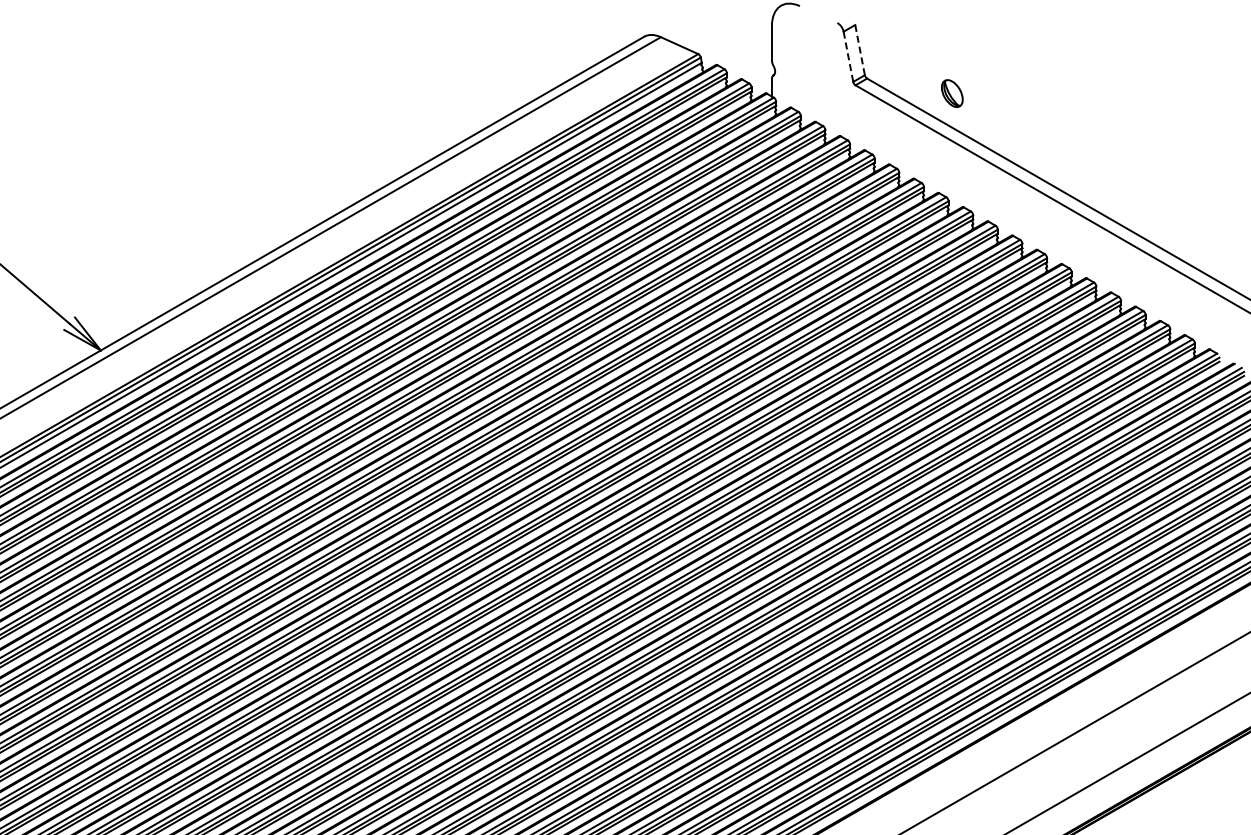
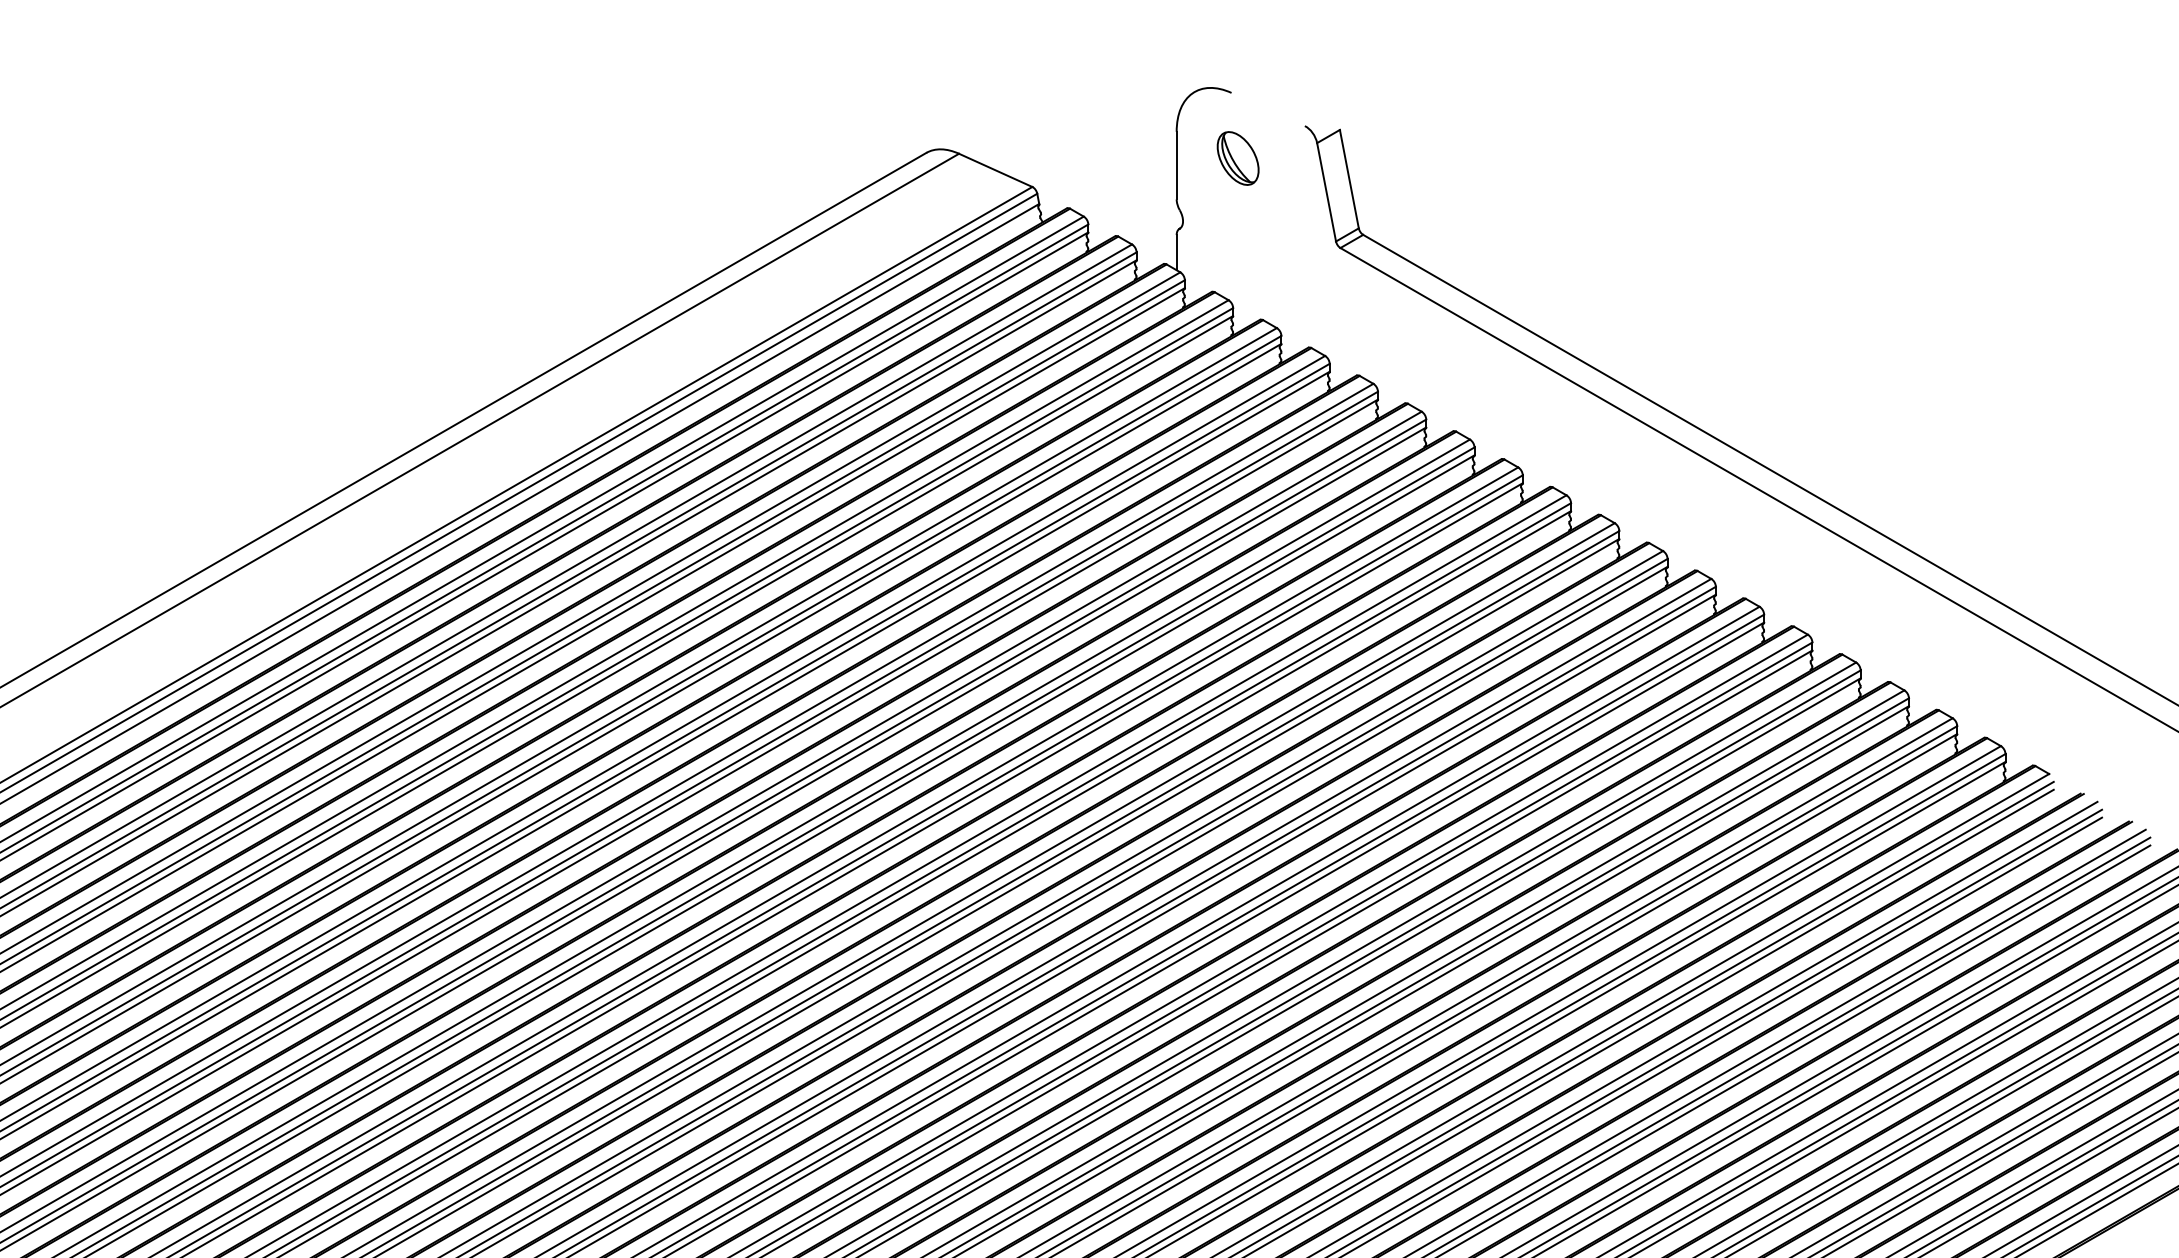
line: (860, 50) -> (1350, 179), dashed -> solid
line: (848, 56) -> (1326, 191), dashed -> solid
part: (952, 93) -> (1238, 158), moved

